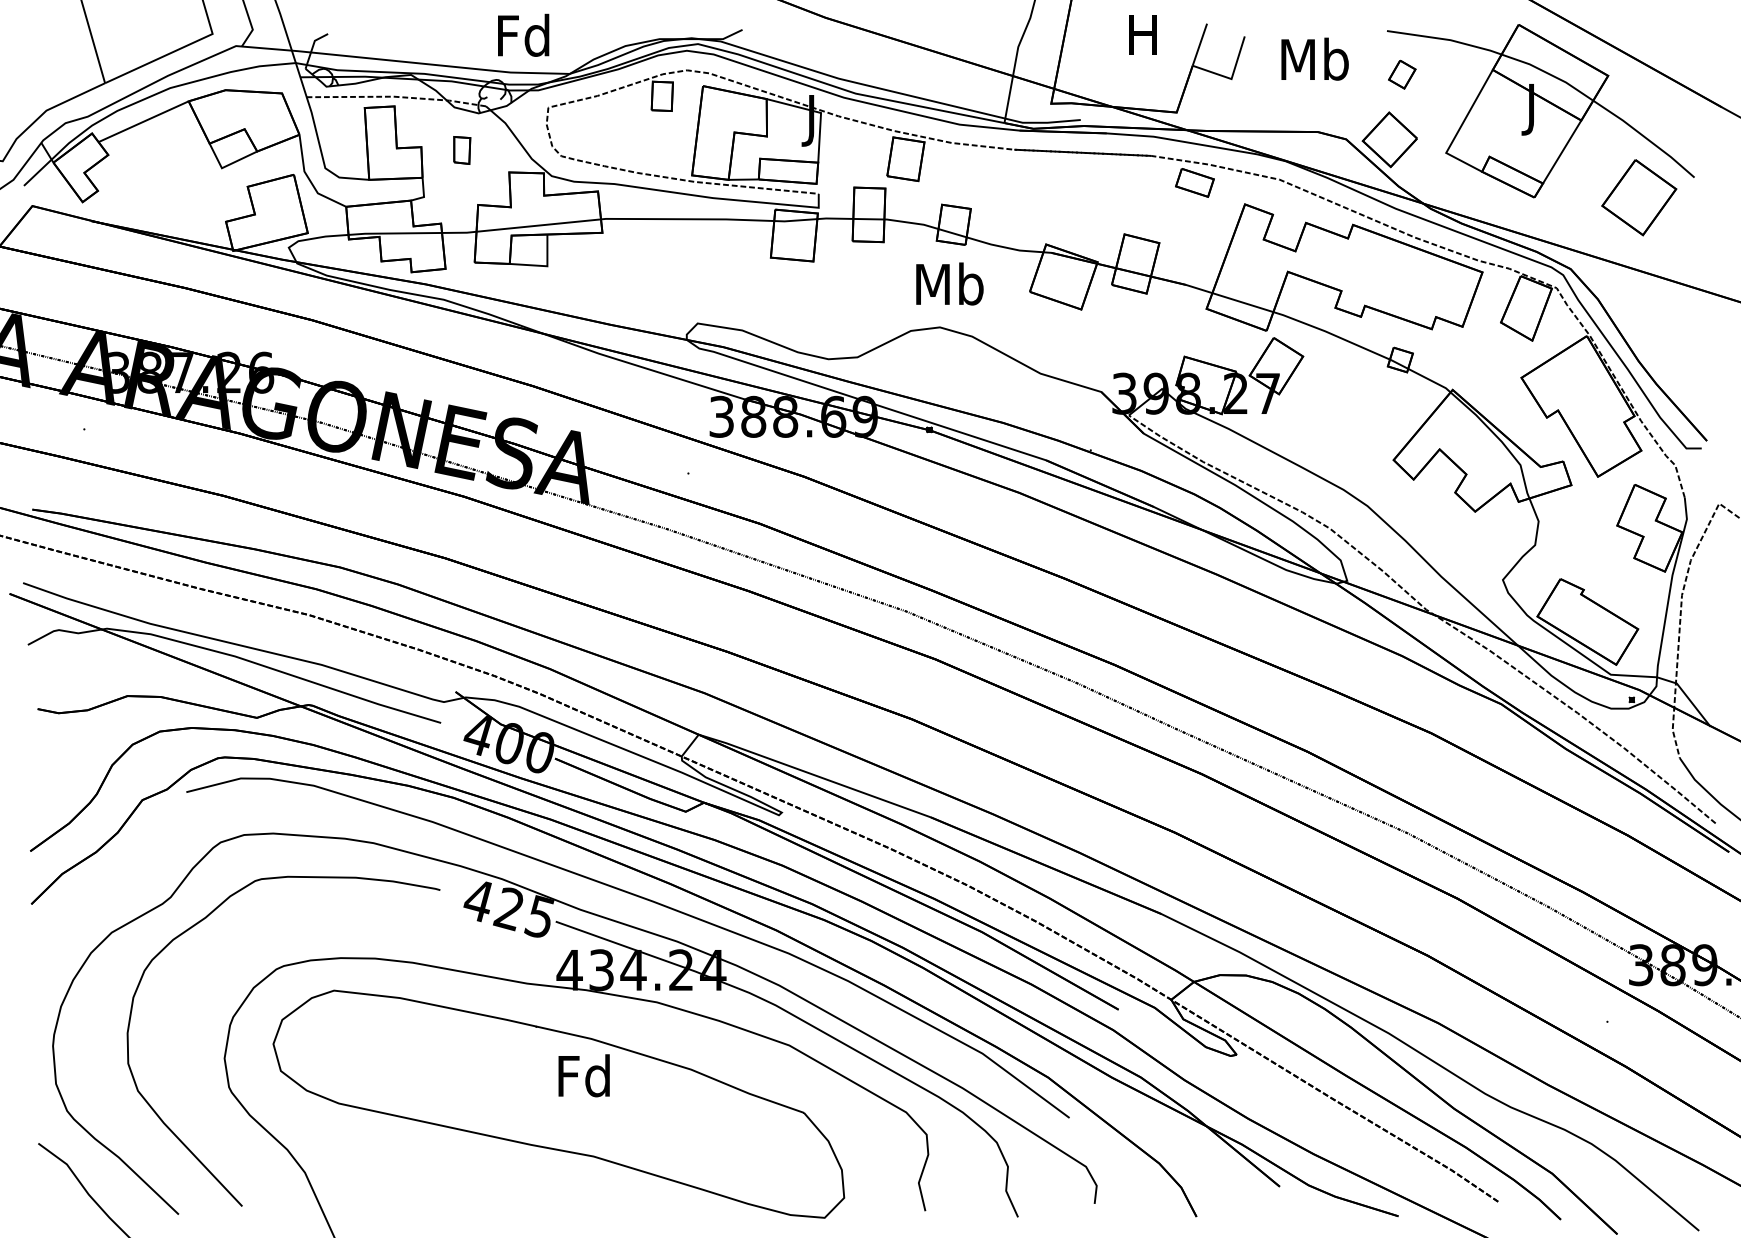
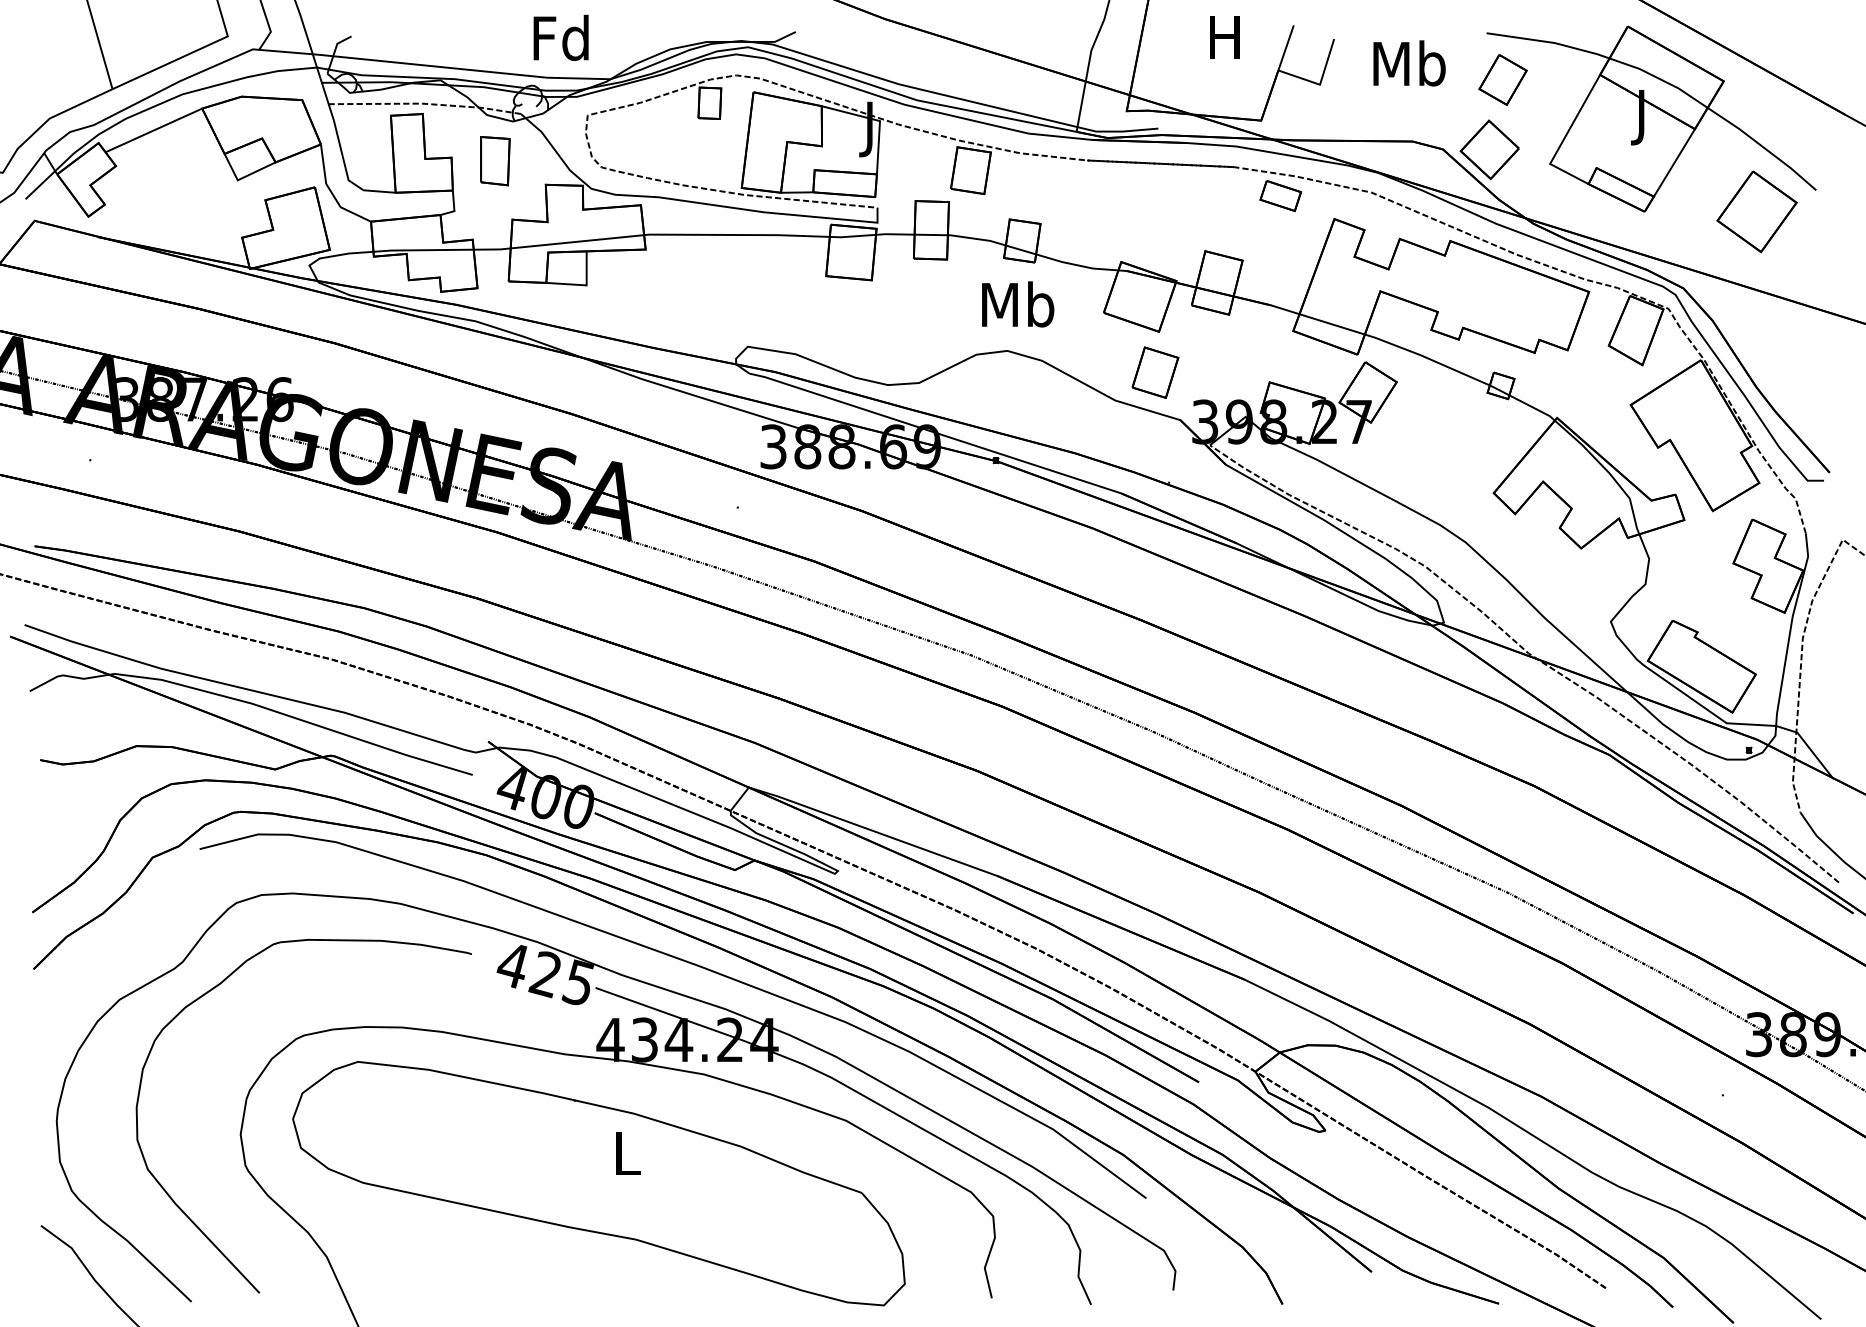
part: (1401, 74) -> (1502, 79), size x1.67
part: (462, 150) -> (495, 161), size x1.67
part: (1078, 347) -> (1155, 372), added
text: (583, 1076) -> (625, 1153), Fd -> L

